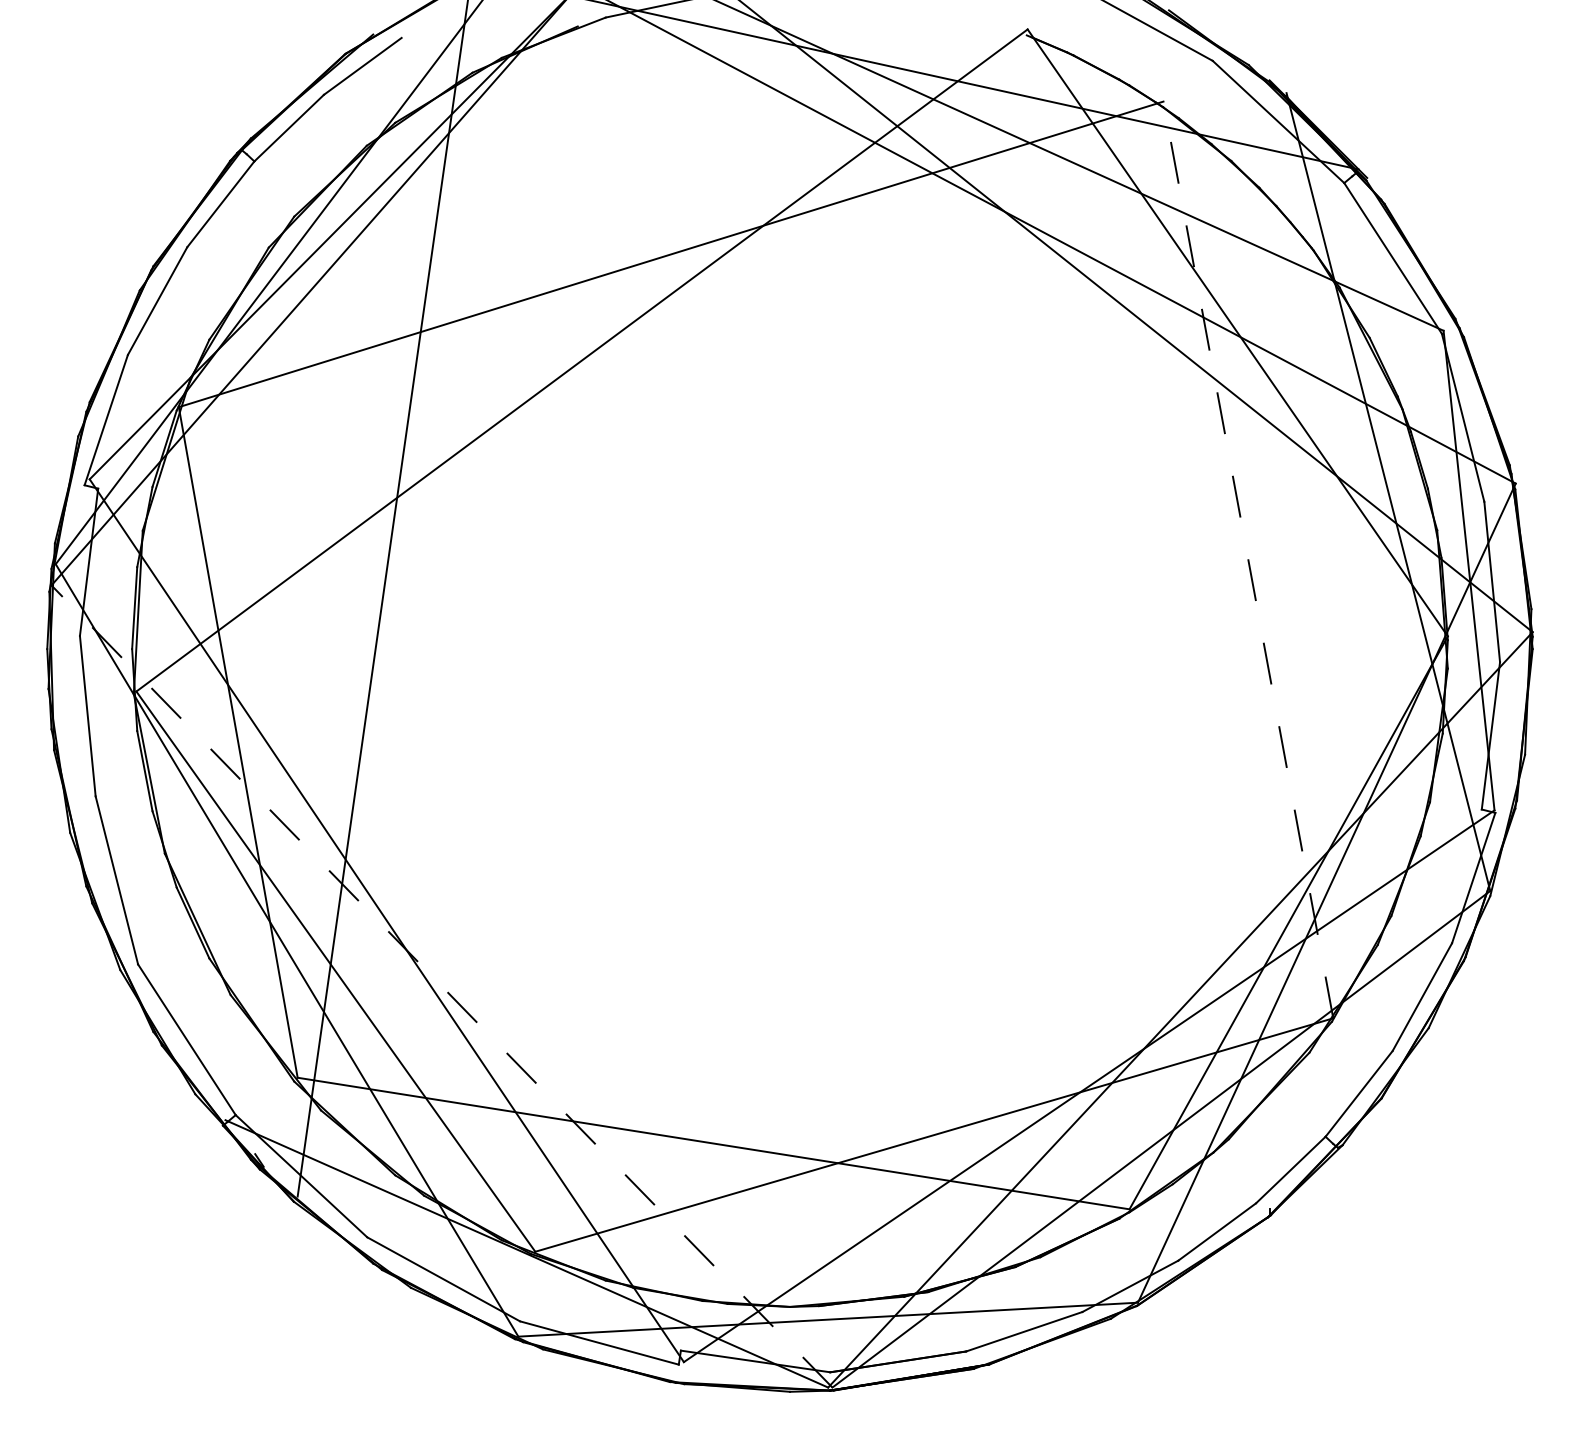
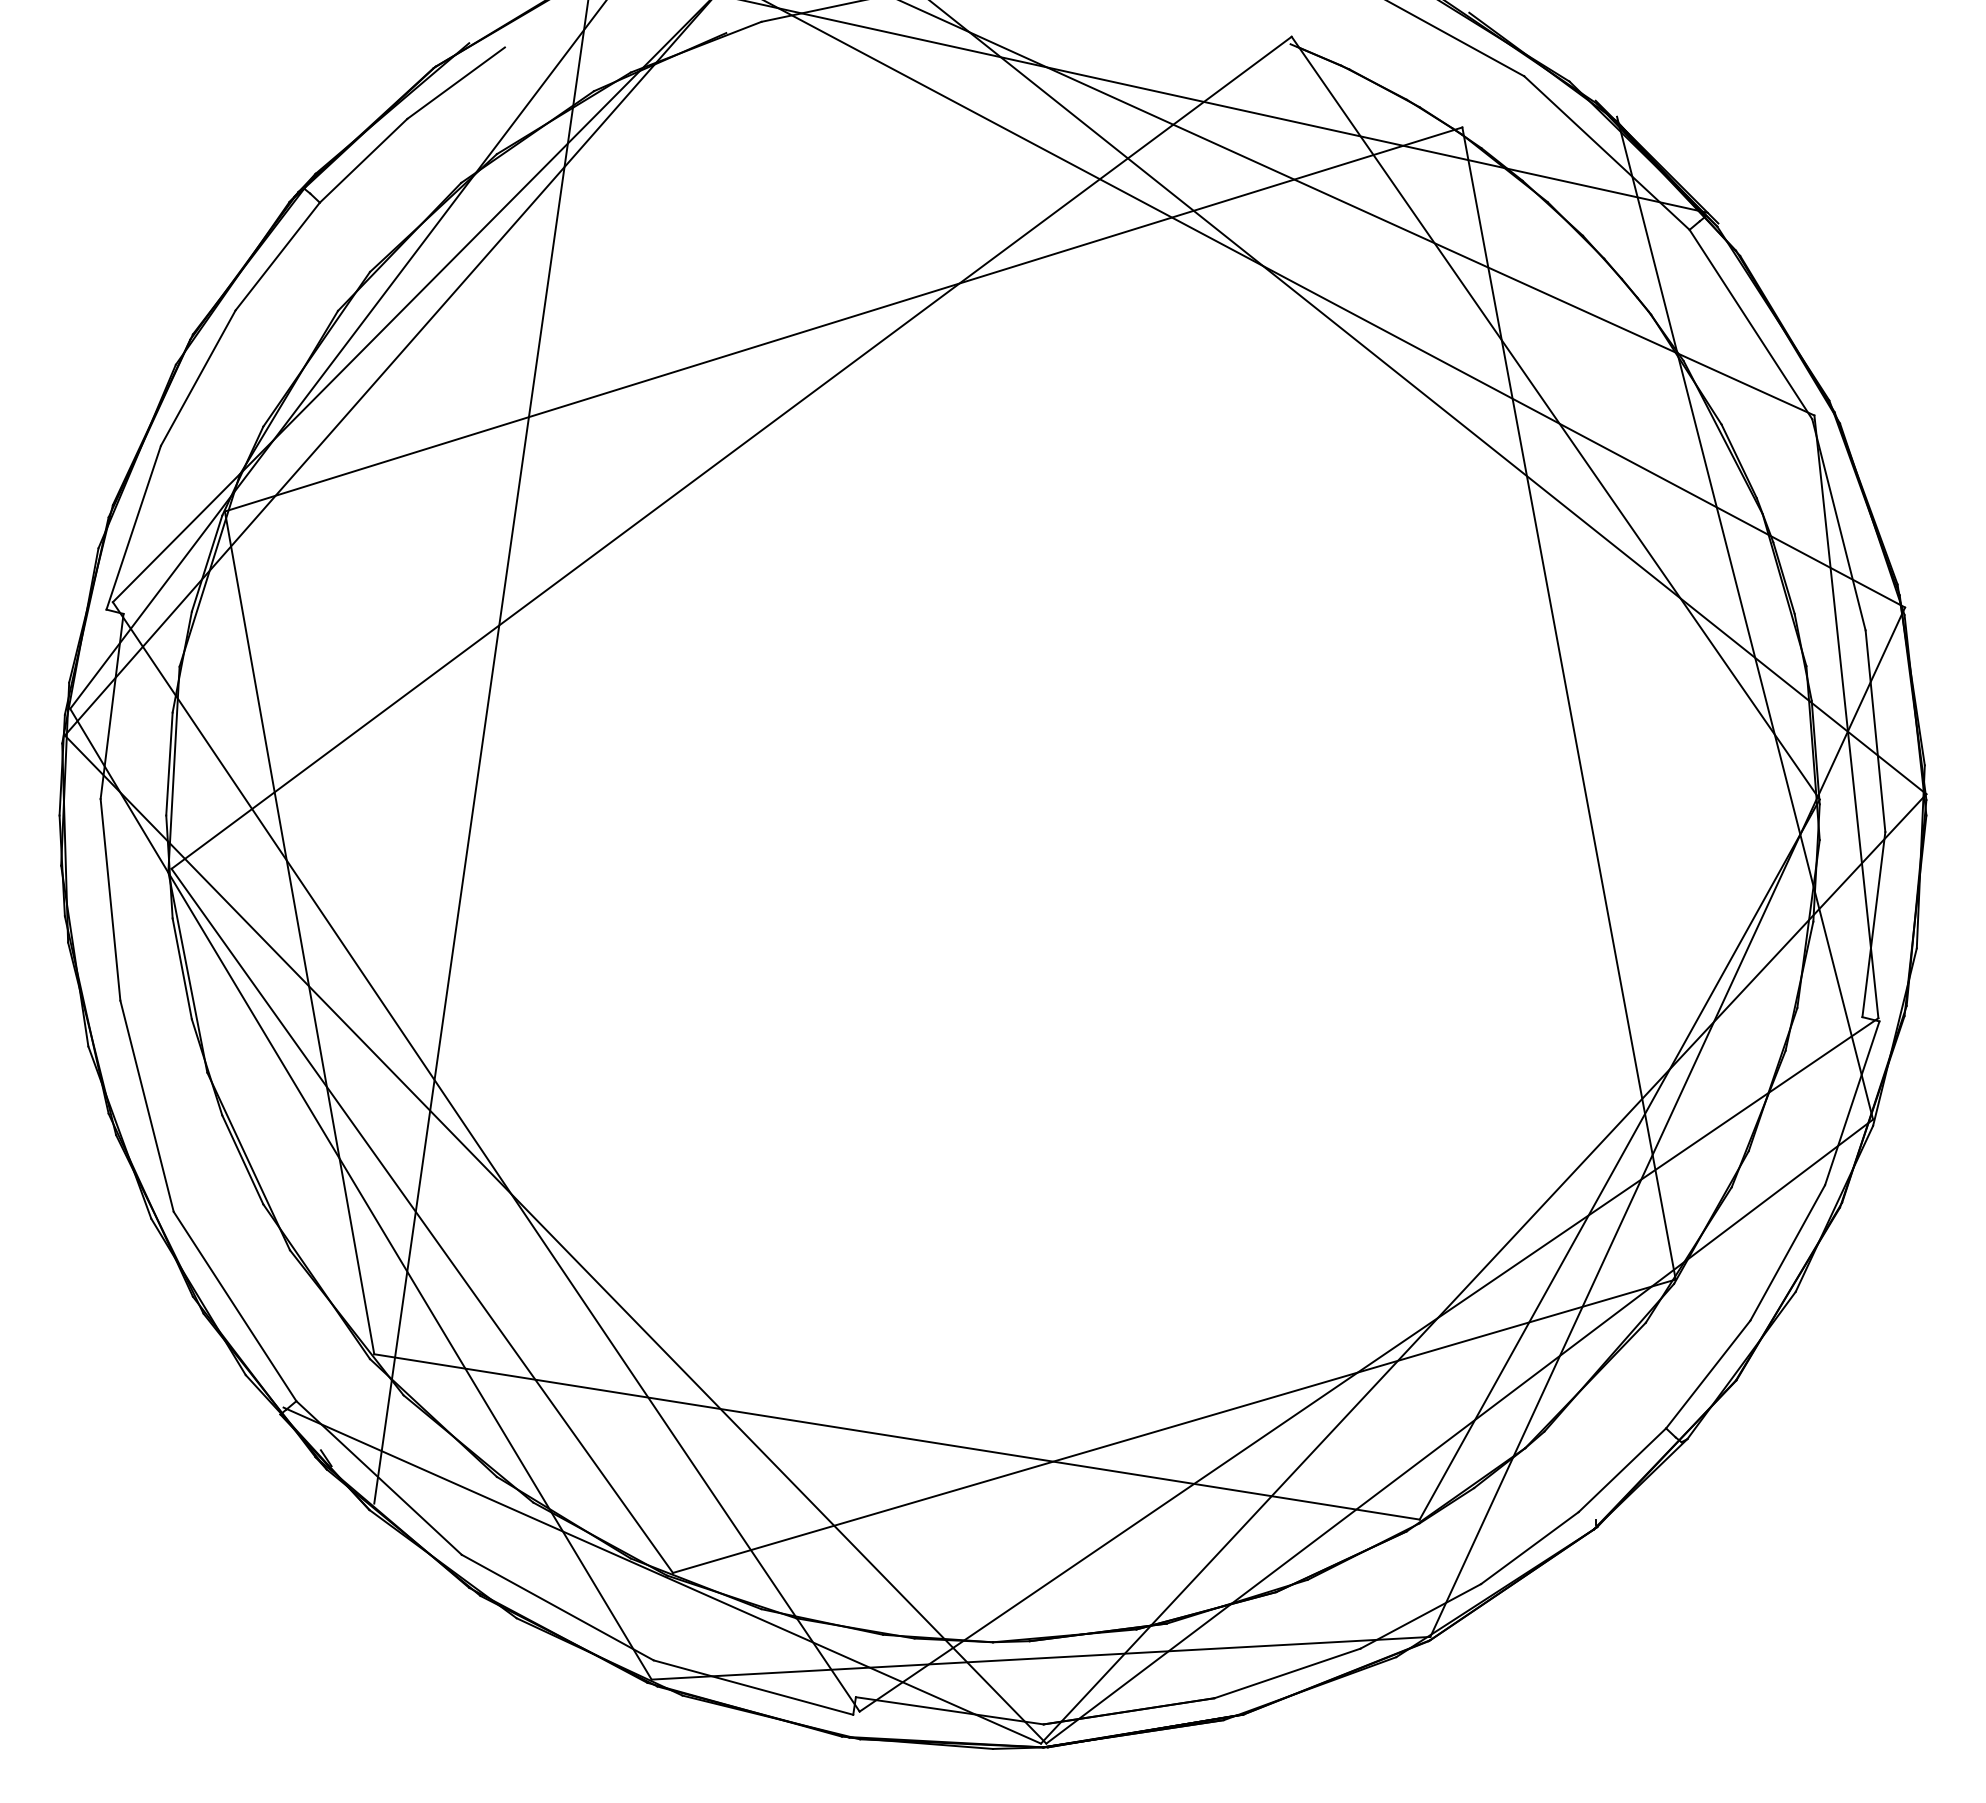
line: (1248, 559) -> (1569, 703), dashed -> solid
line: (441, 986) -> (555, 1239), dashed -> solid

